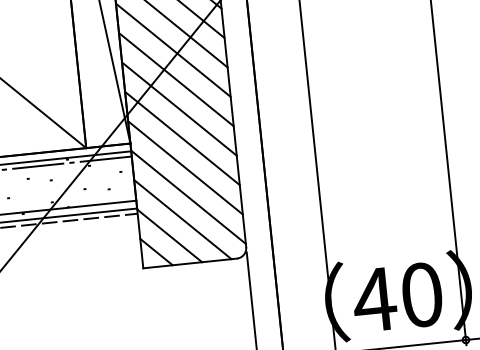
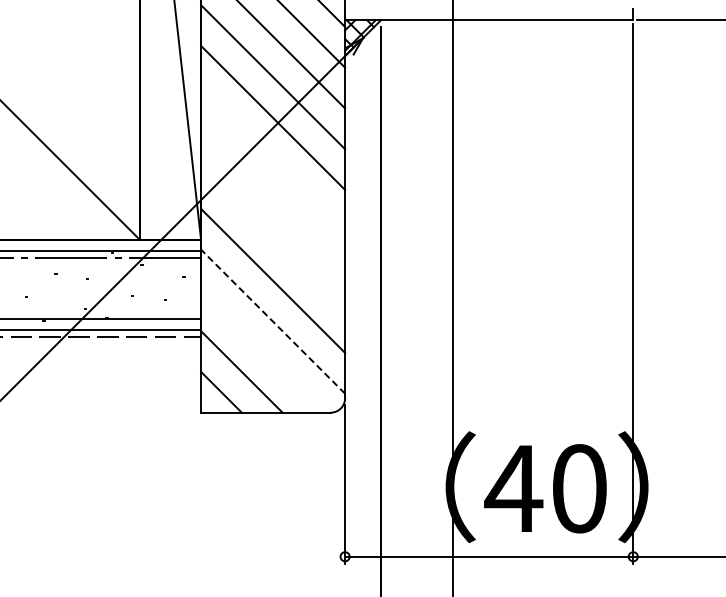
line: (176, 79) -> (273, 158), removed
line: (179, 109) -> (273, 199), removed
line: (182, 138) -> (273, 240), removed
line: (188, 197) -> (273, 321), solid -> dashed
line: (183, 219) -> (262, 351), removed

